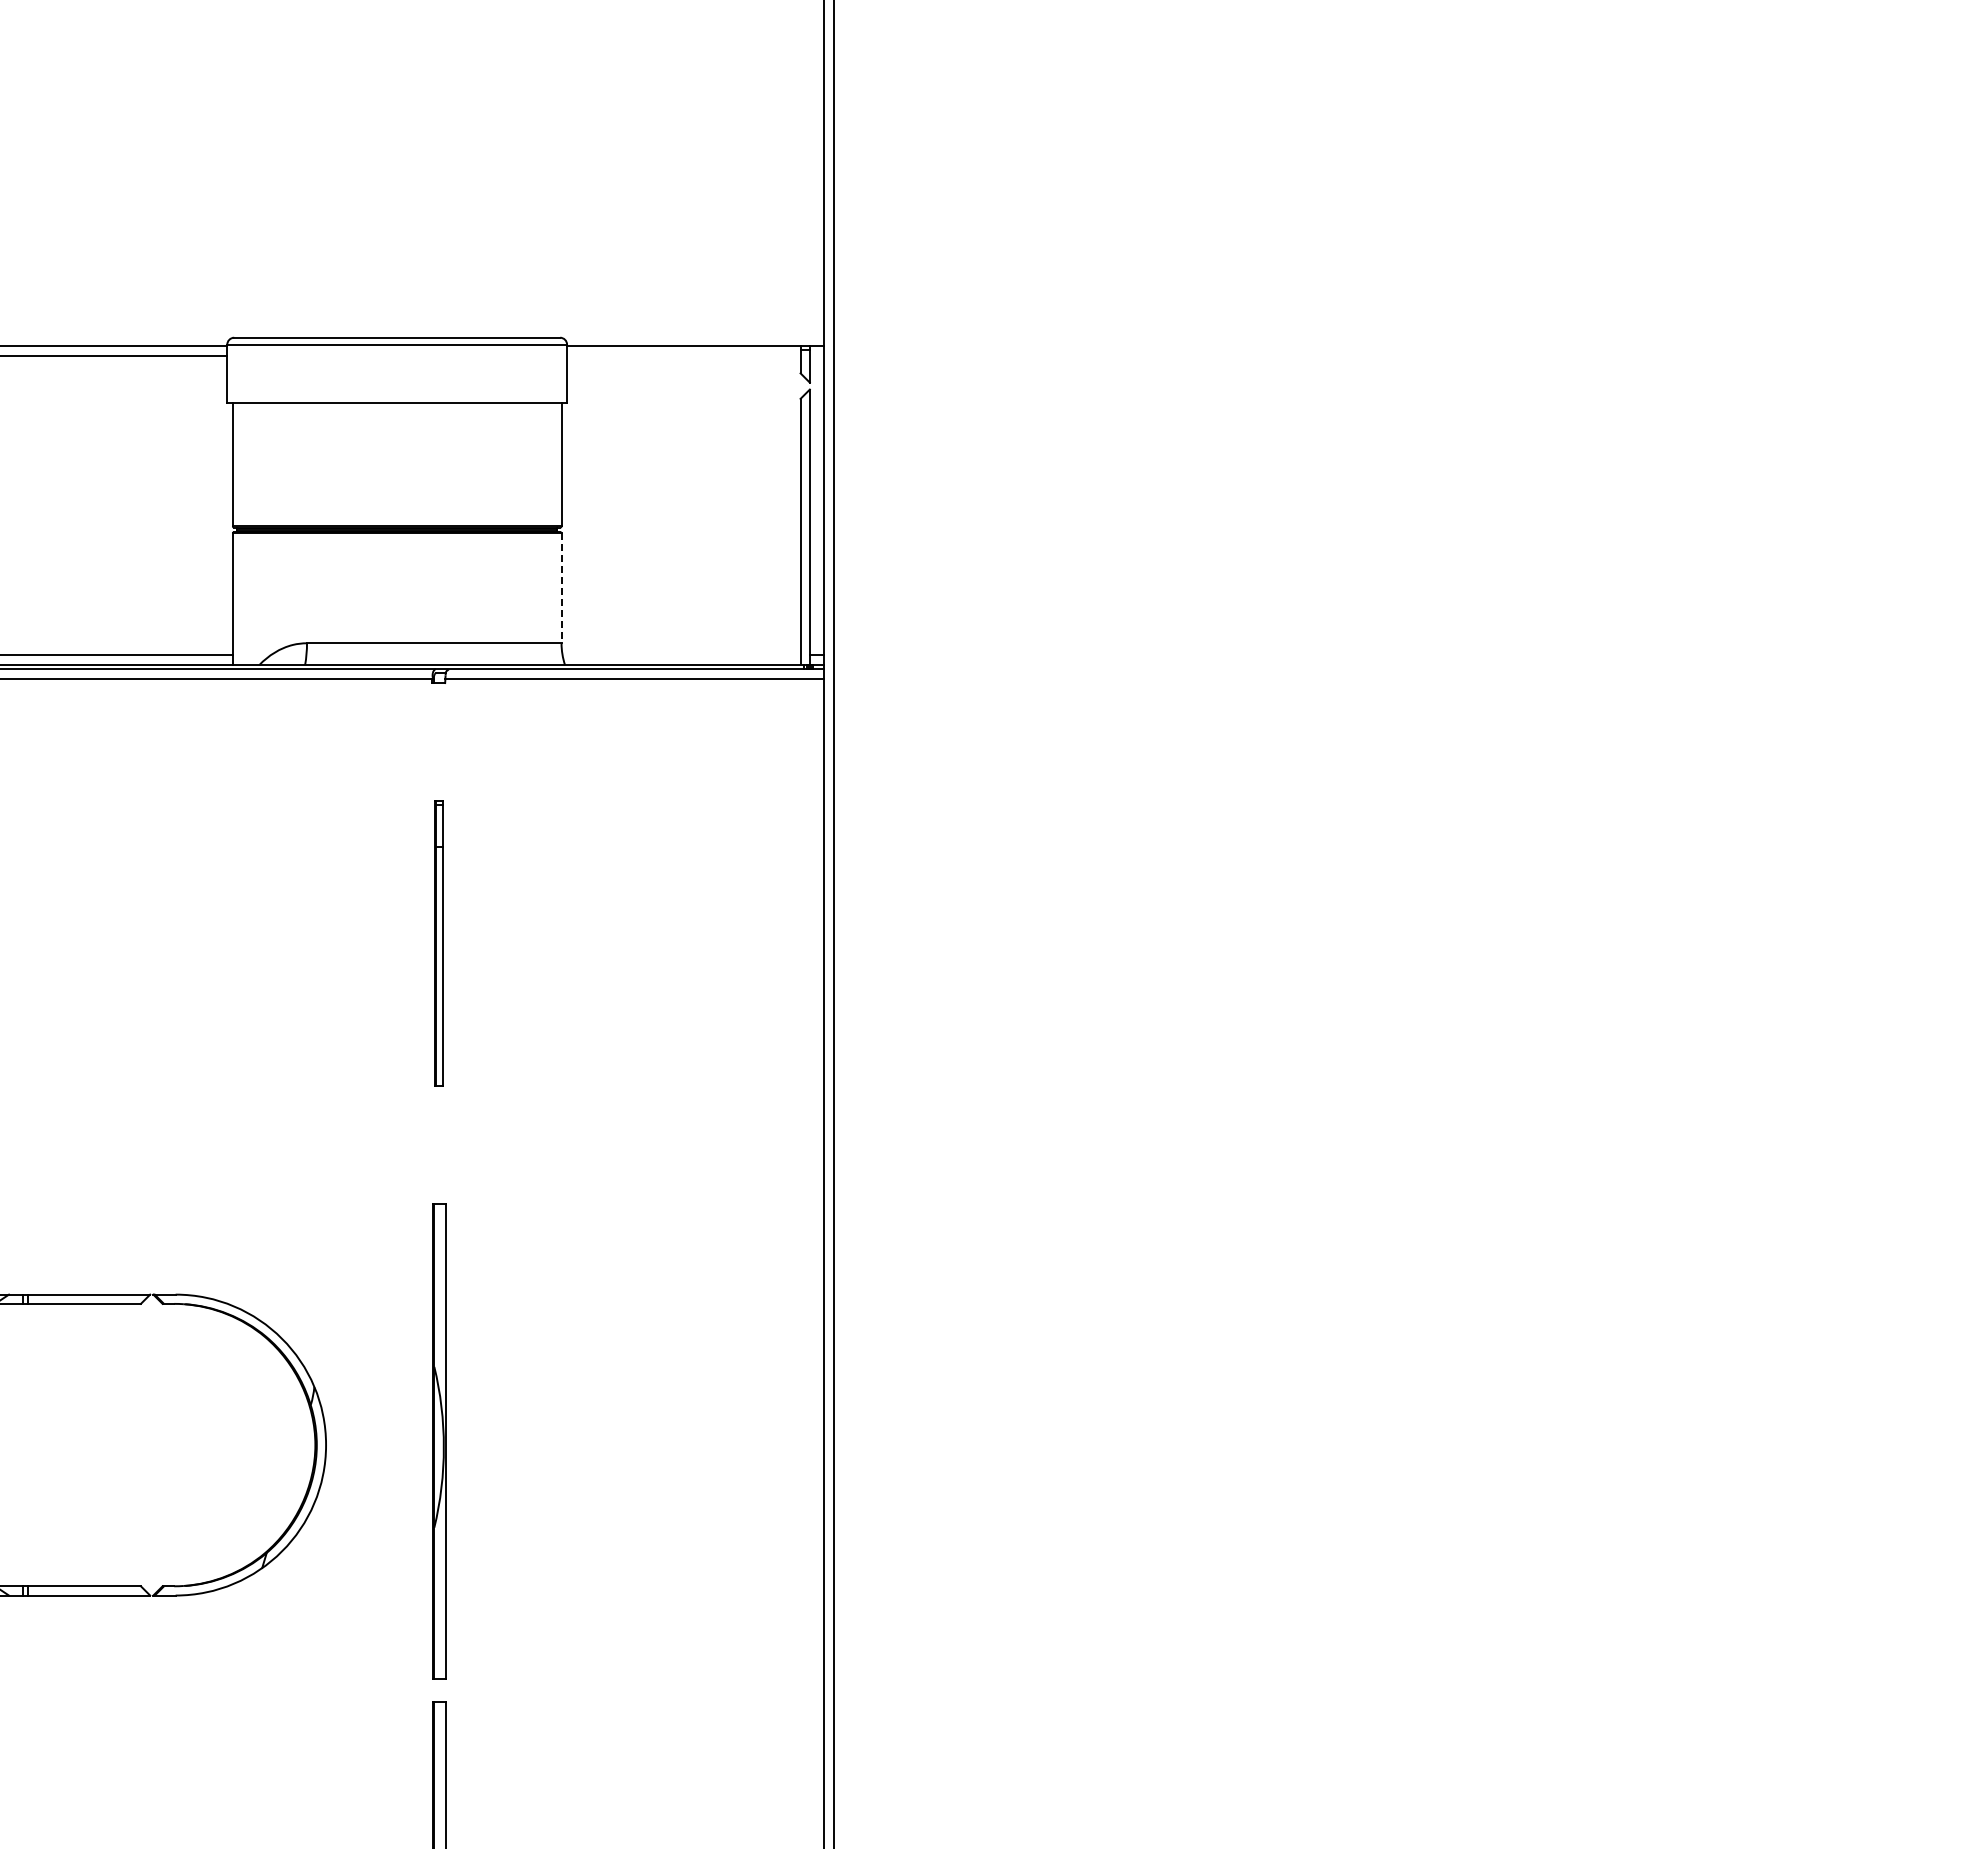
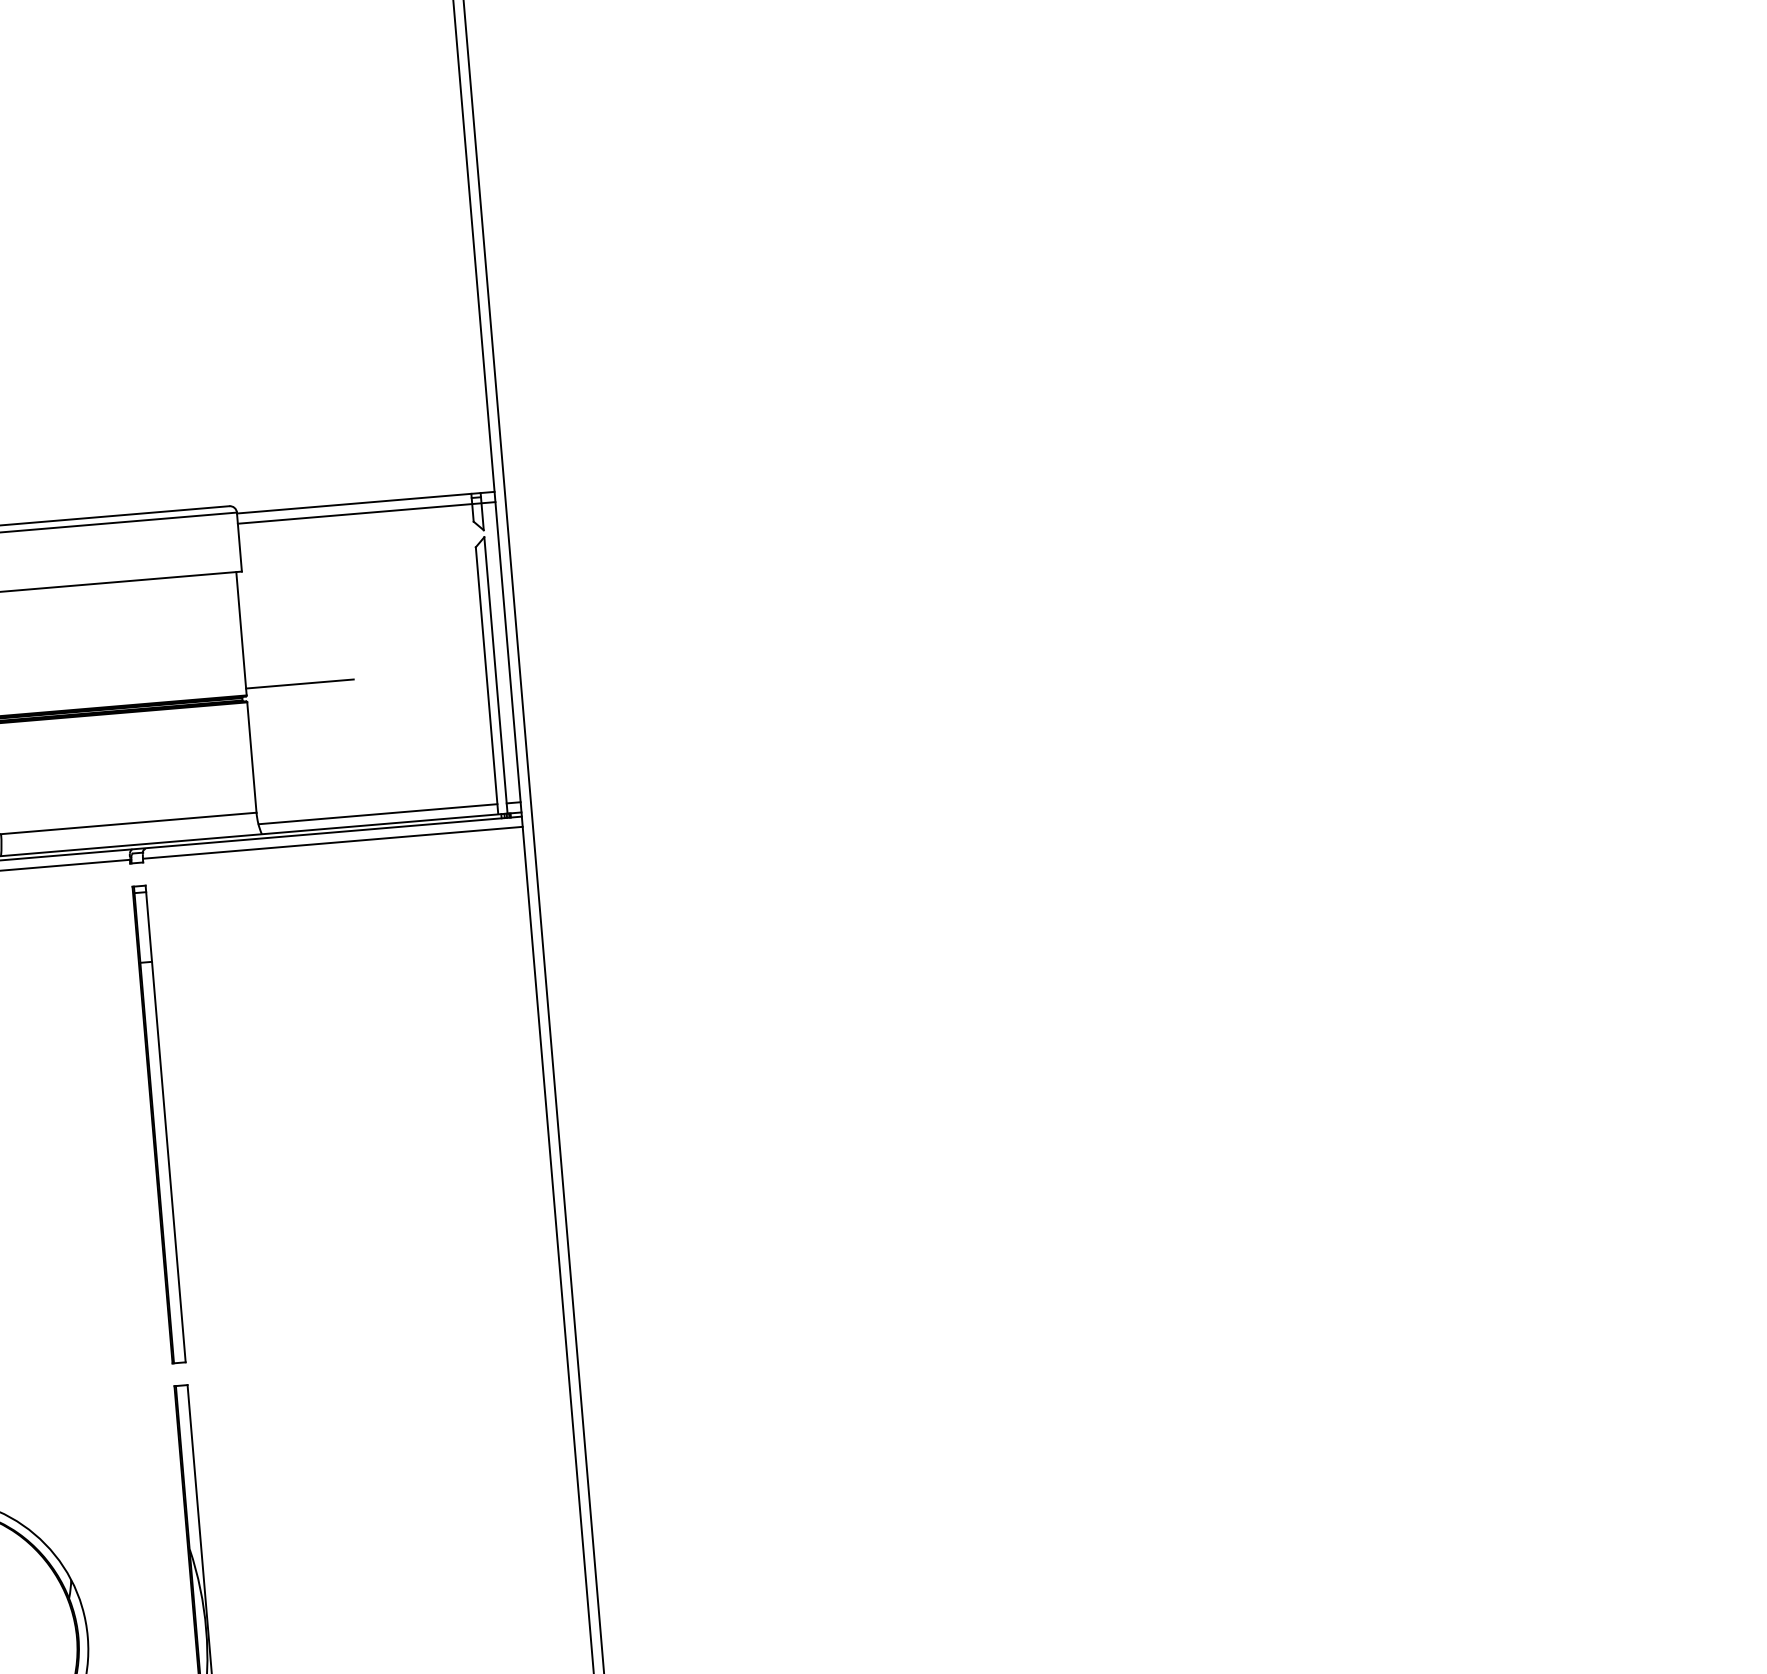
line: (695, 355) -> (366, 512), added
line: (614, 519) -> (299, 684), added
line: (561, 588) -> (251, 757), dashed -> solid
line: (681, 654) -> (377, 813), added
part: (439, 943) -> (159, 1124), size x1.67

